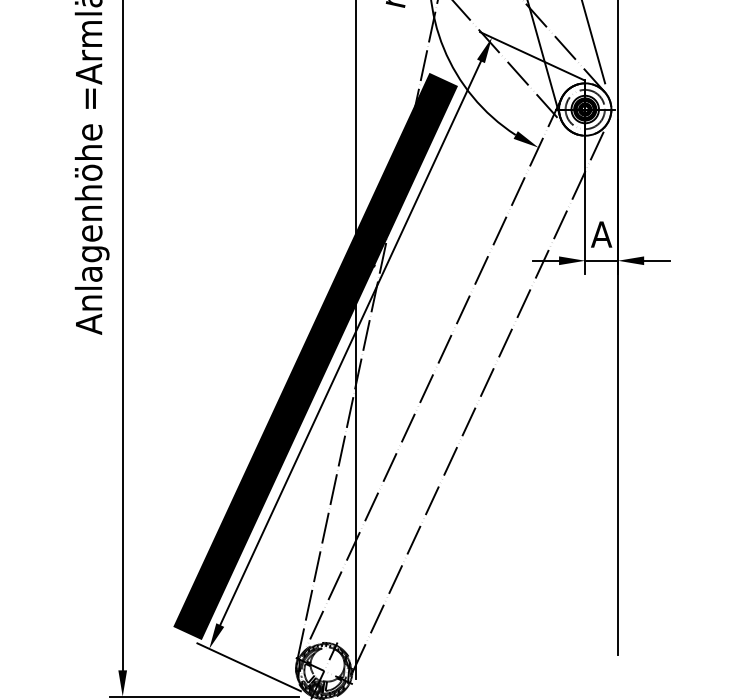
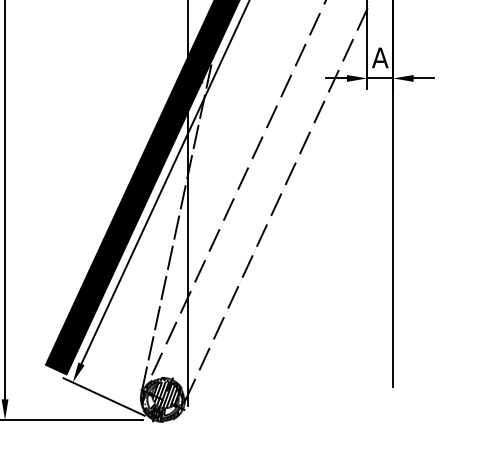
hatch: (327, 664) -> (165, 394), added

